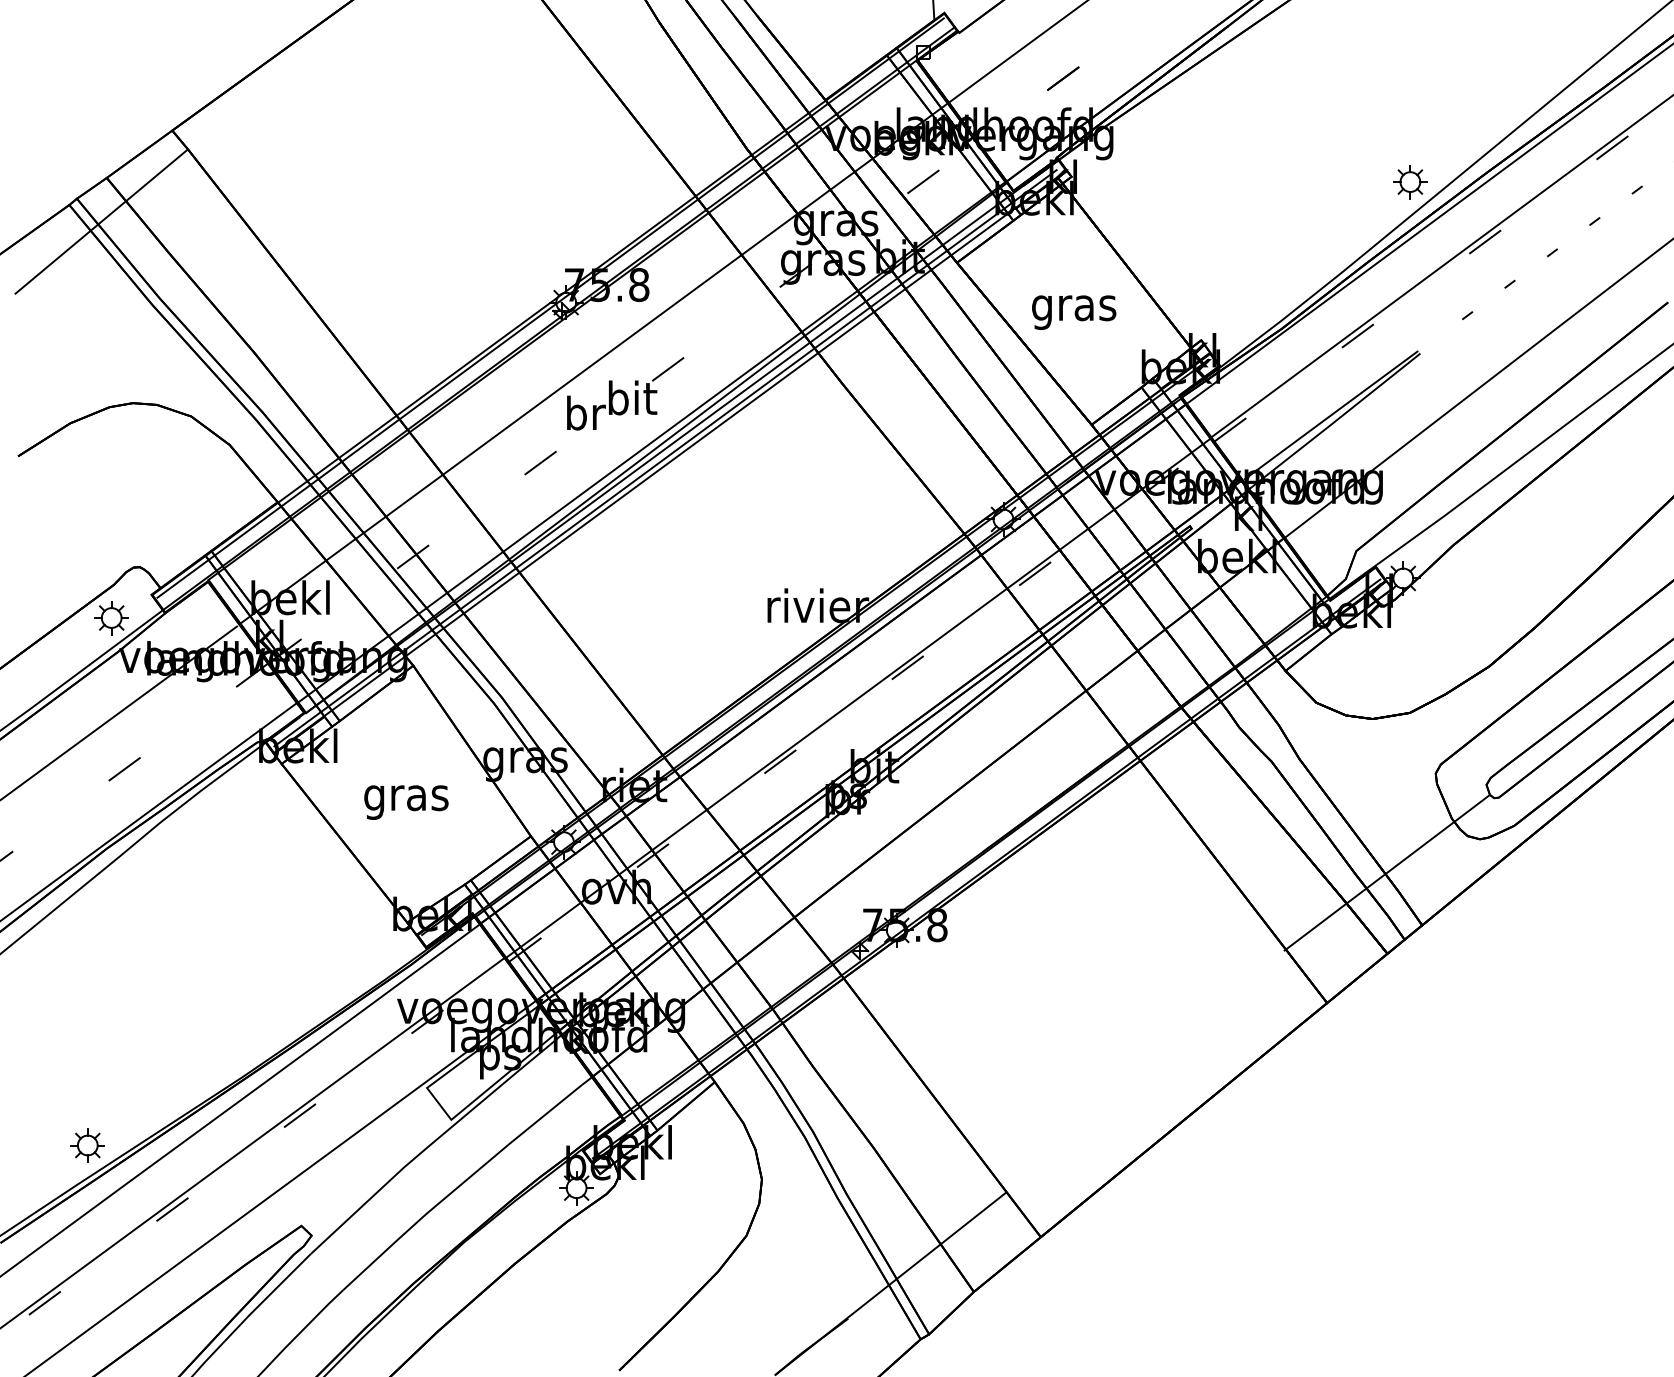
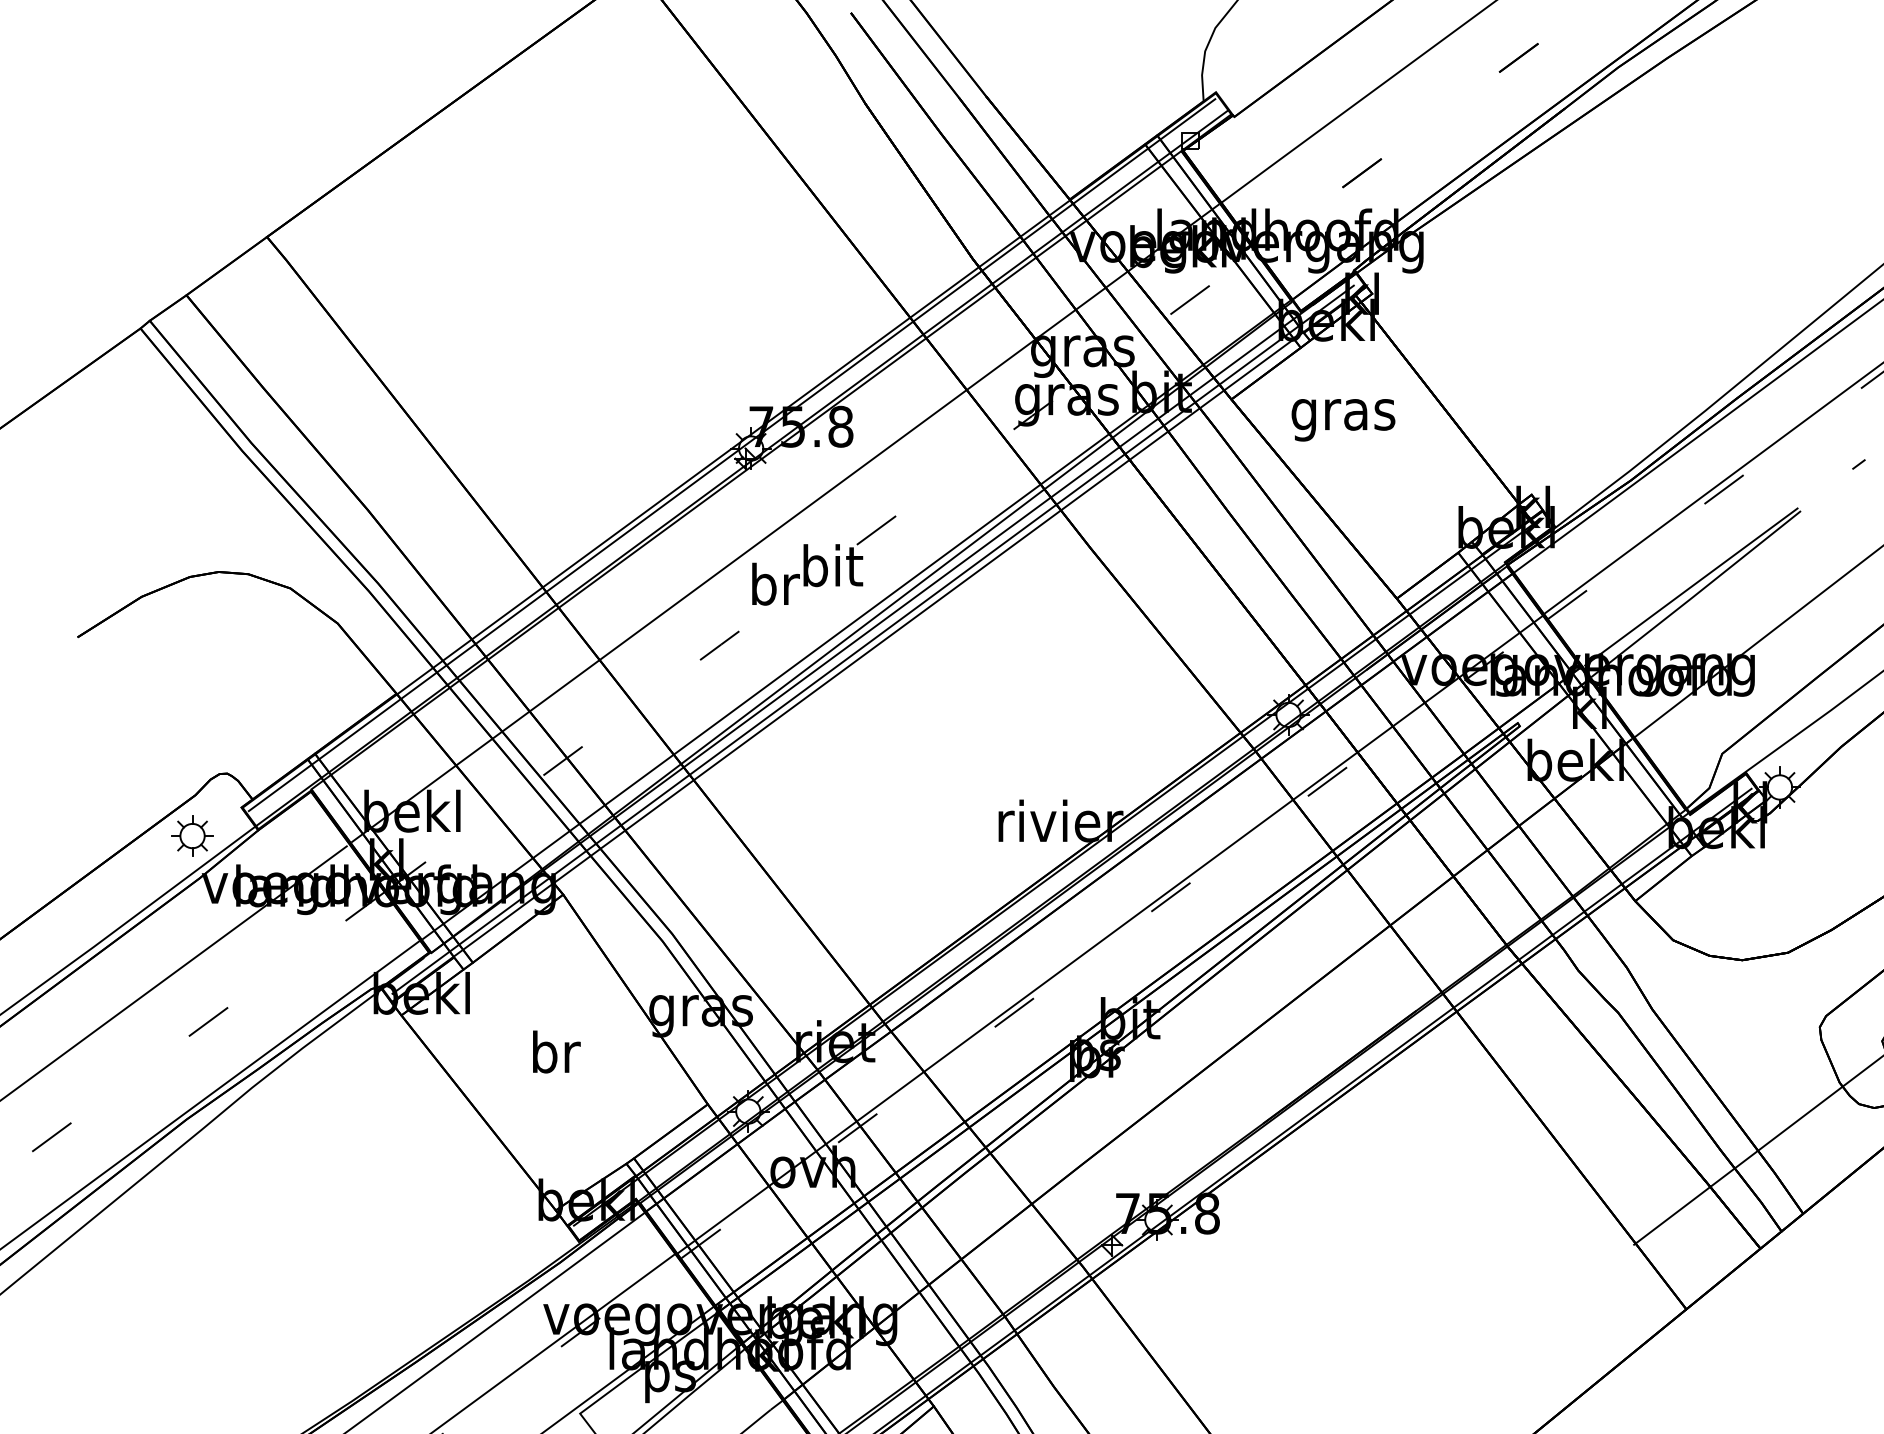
part: (1410, 182) -> (1788, 300), removed
line: (101, 221) -> (180, 348), removed
text: (1074, 312) -> (1343, 420), moved
text: (406, 797) -> (554, 1056), gras -> br

